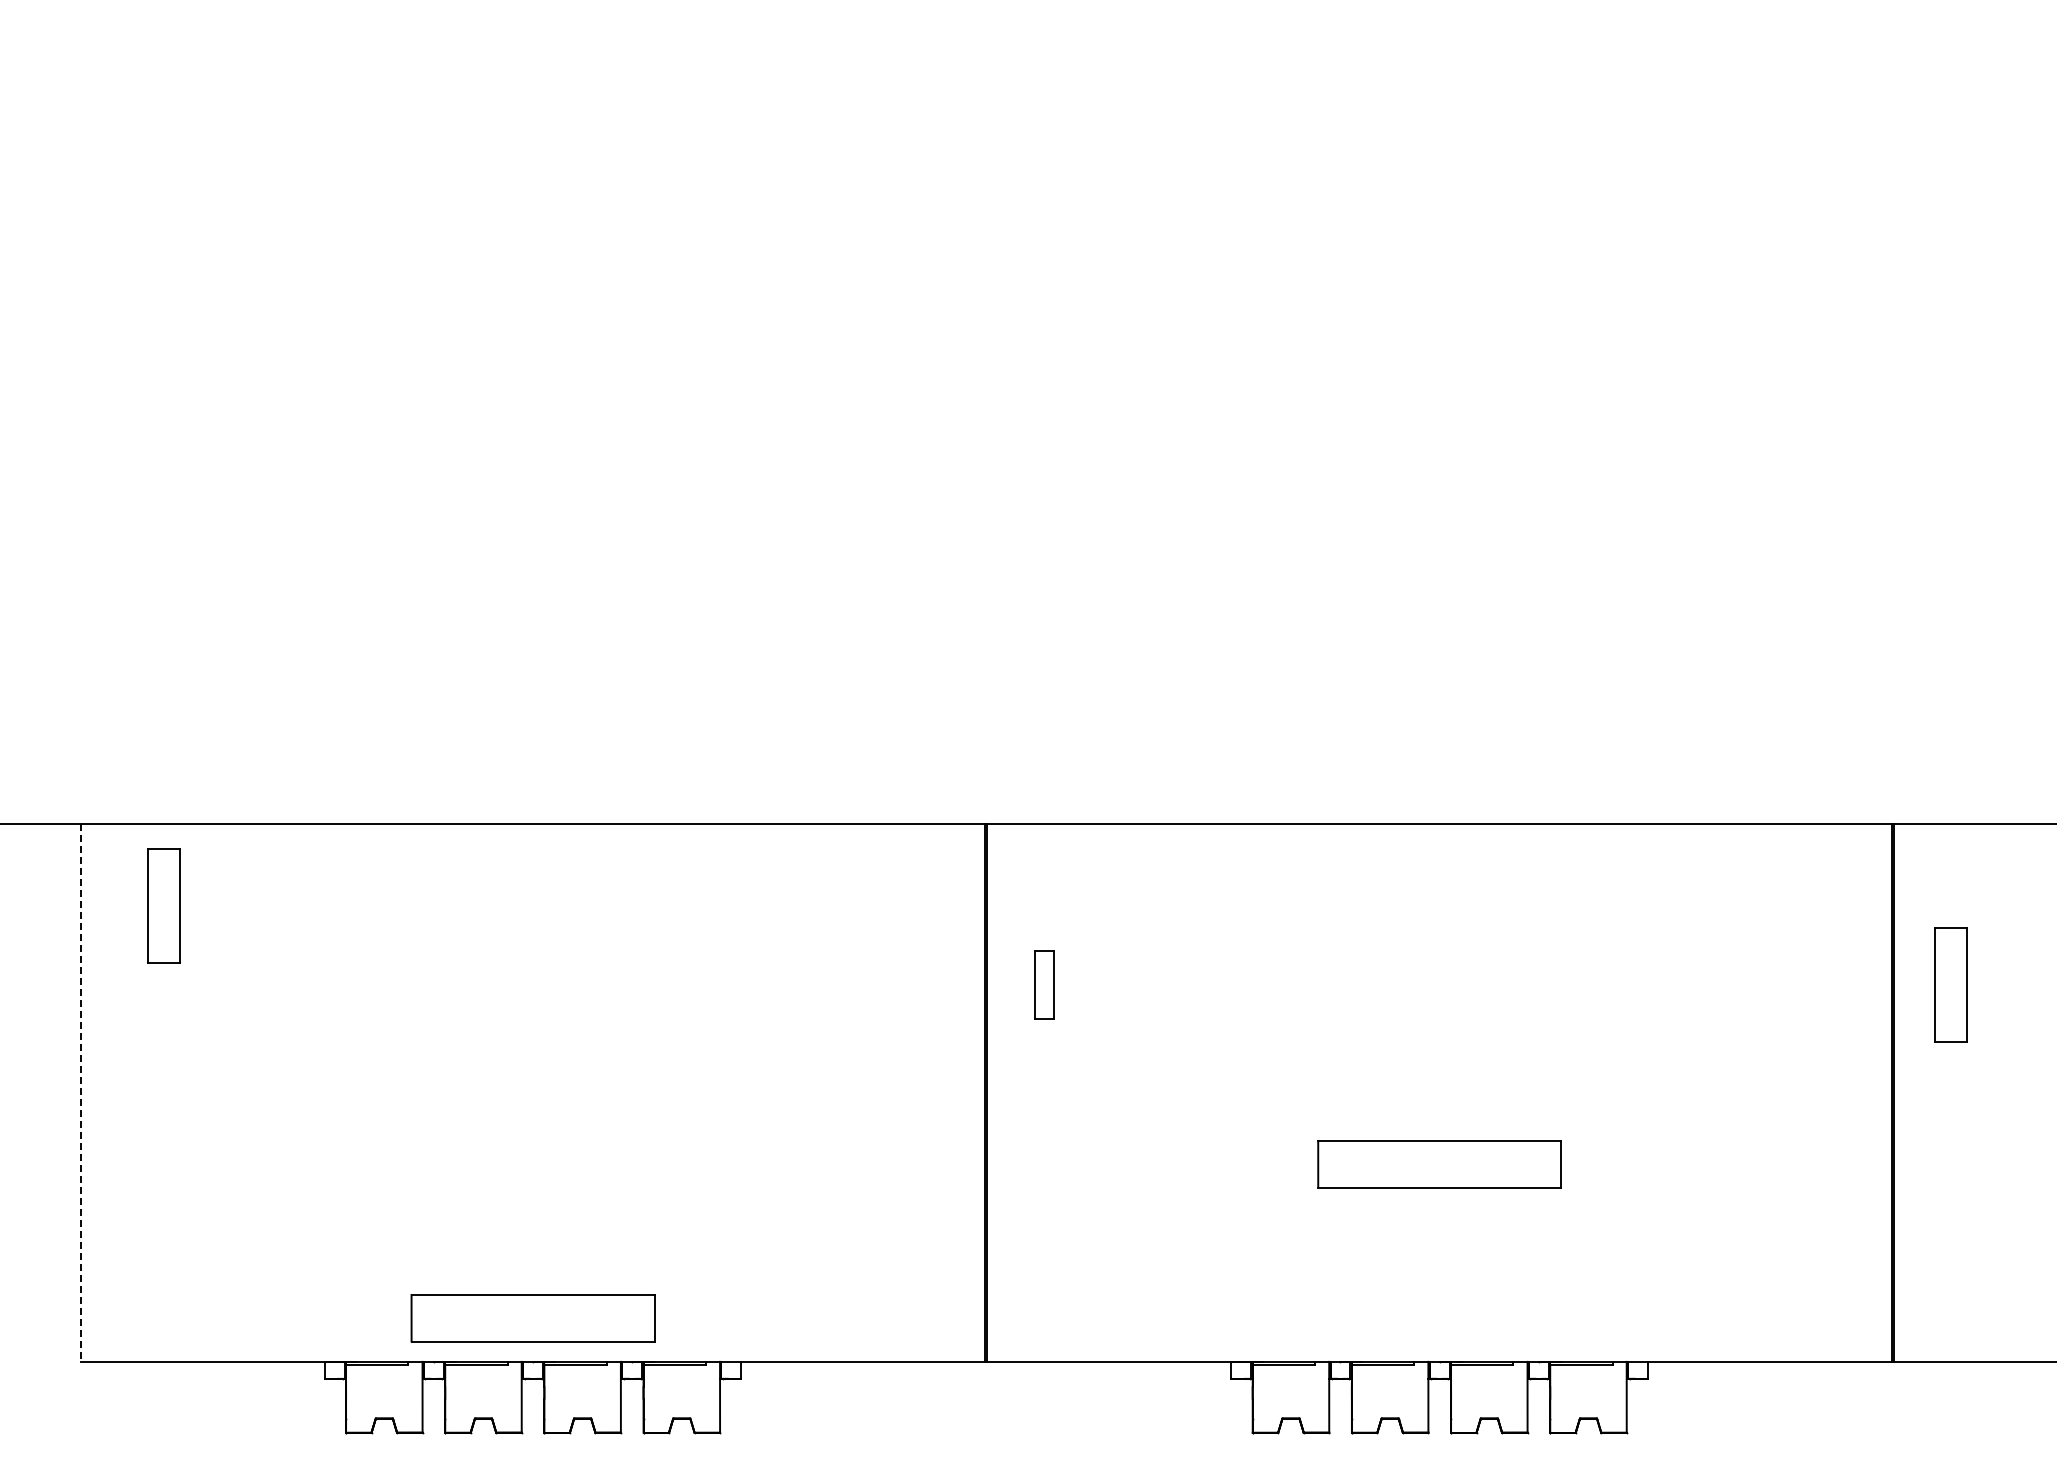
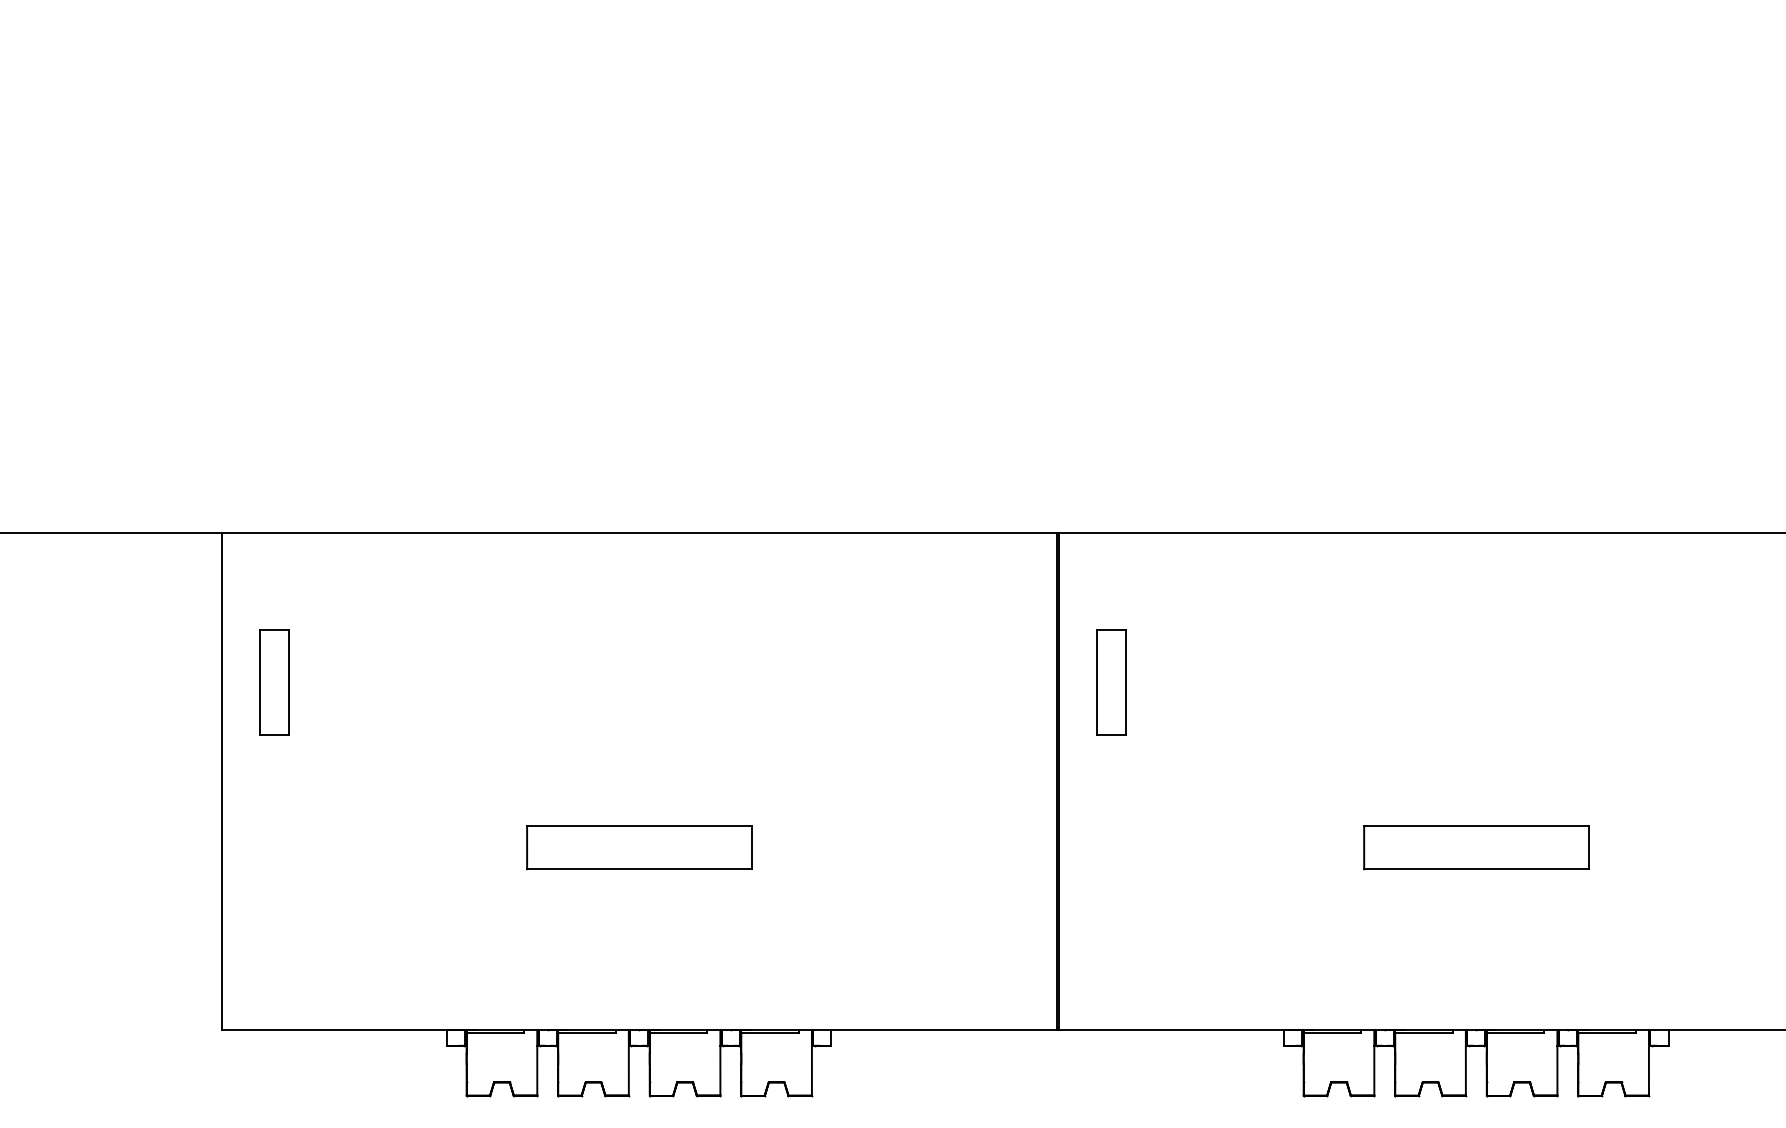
part: (163, 905) -> (274, 681), moved
part: (1044, 984) -> (1111, 681), size x1.67
line: (80, 1093) -> (221, 782), dashed -> solid
part: (532, 1318) -> (638, 847), moved

